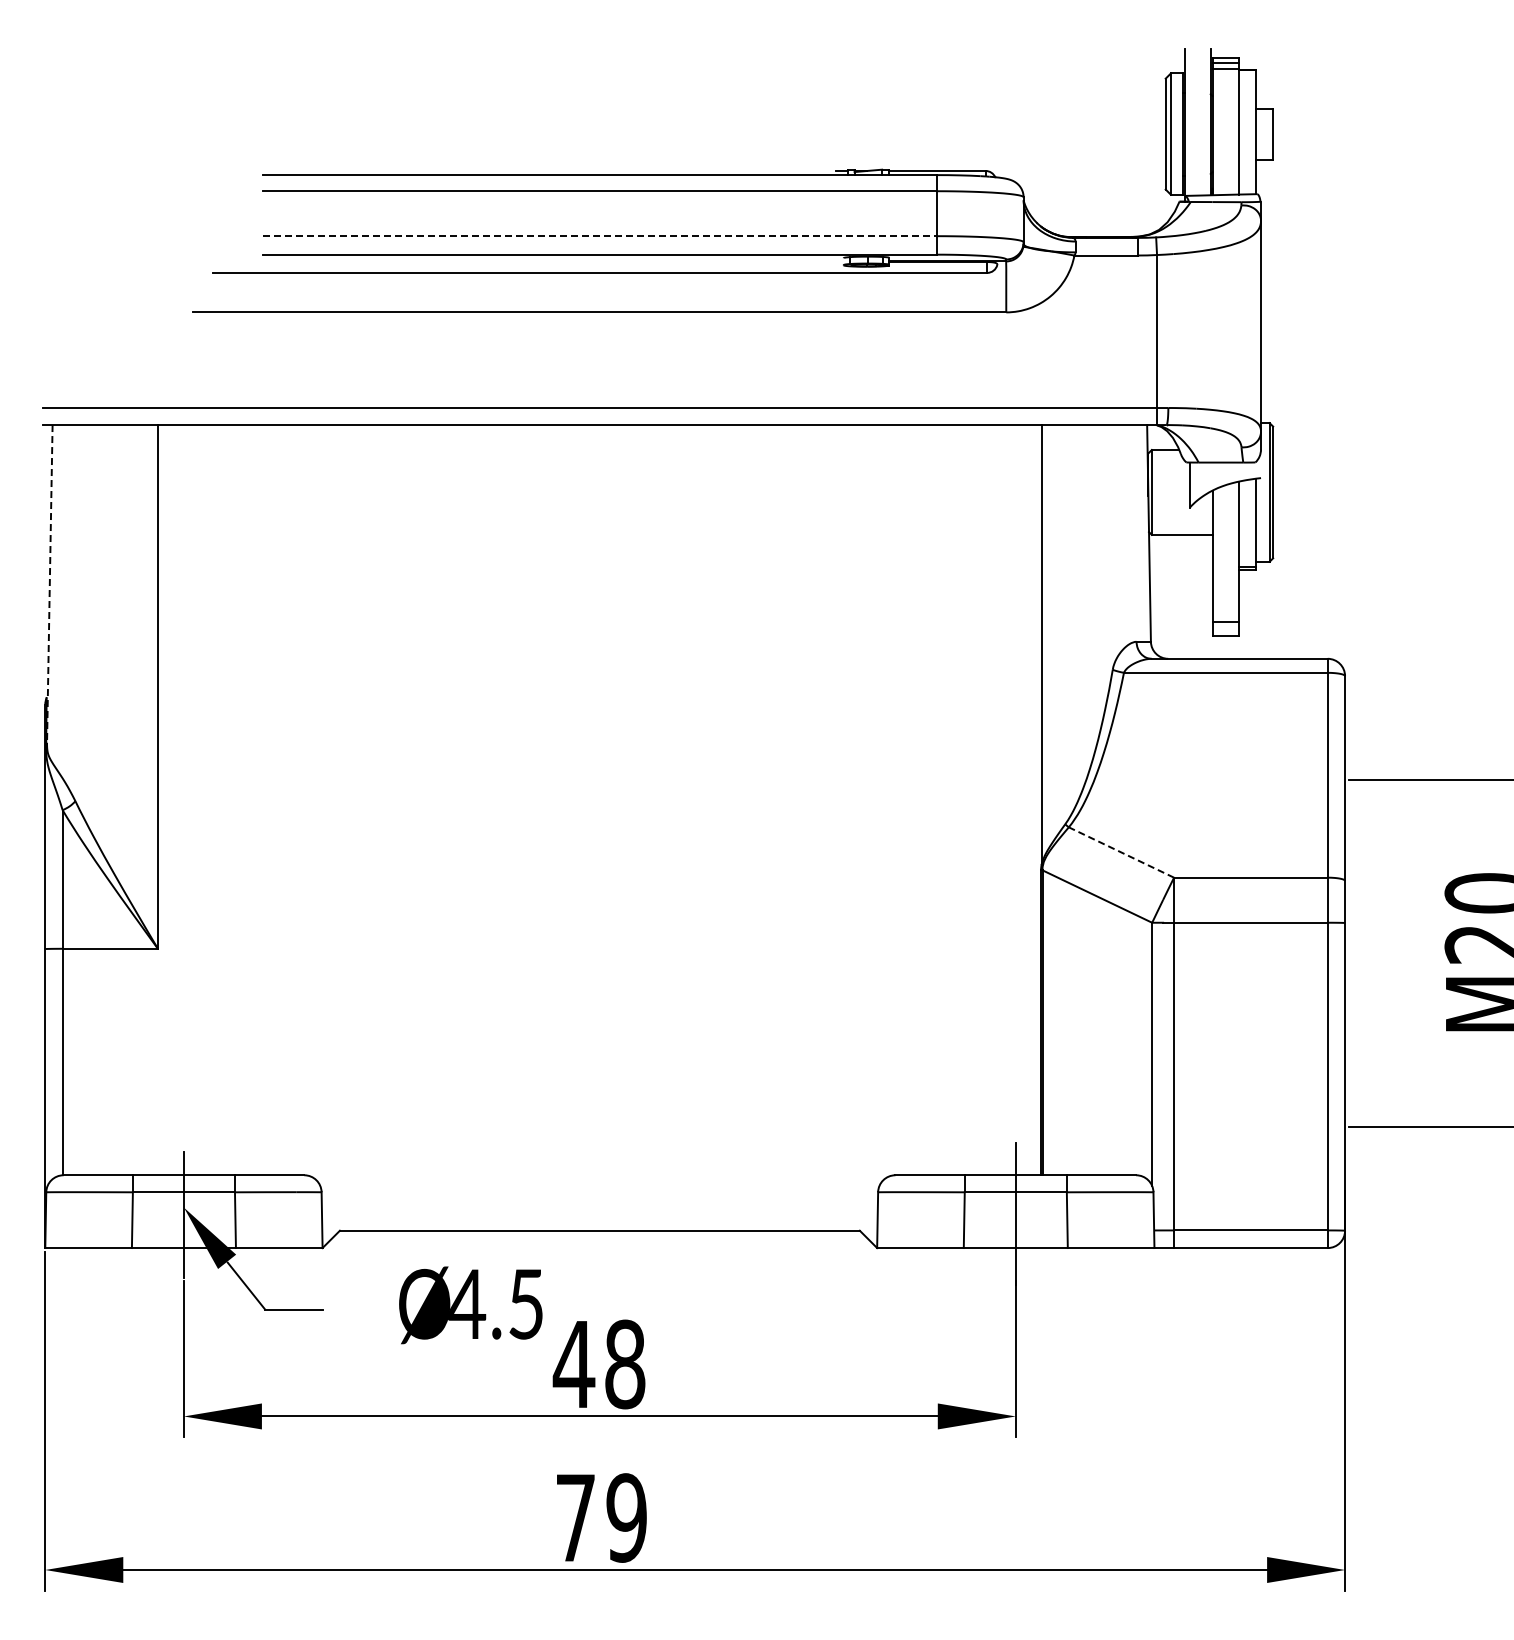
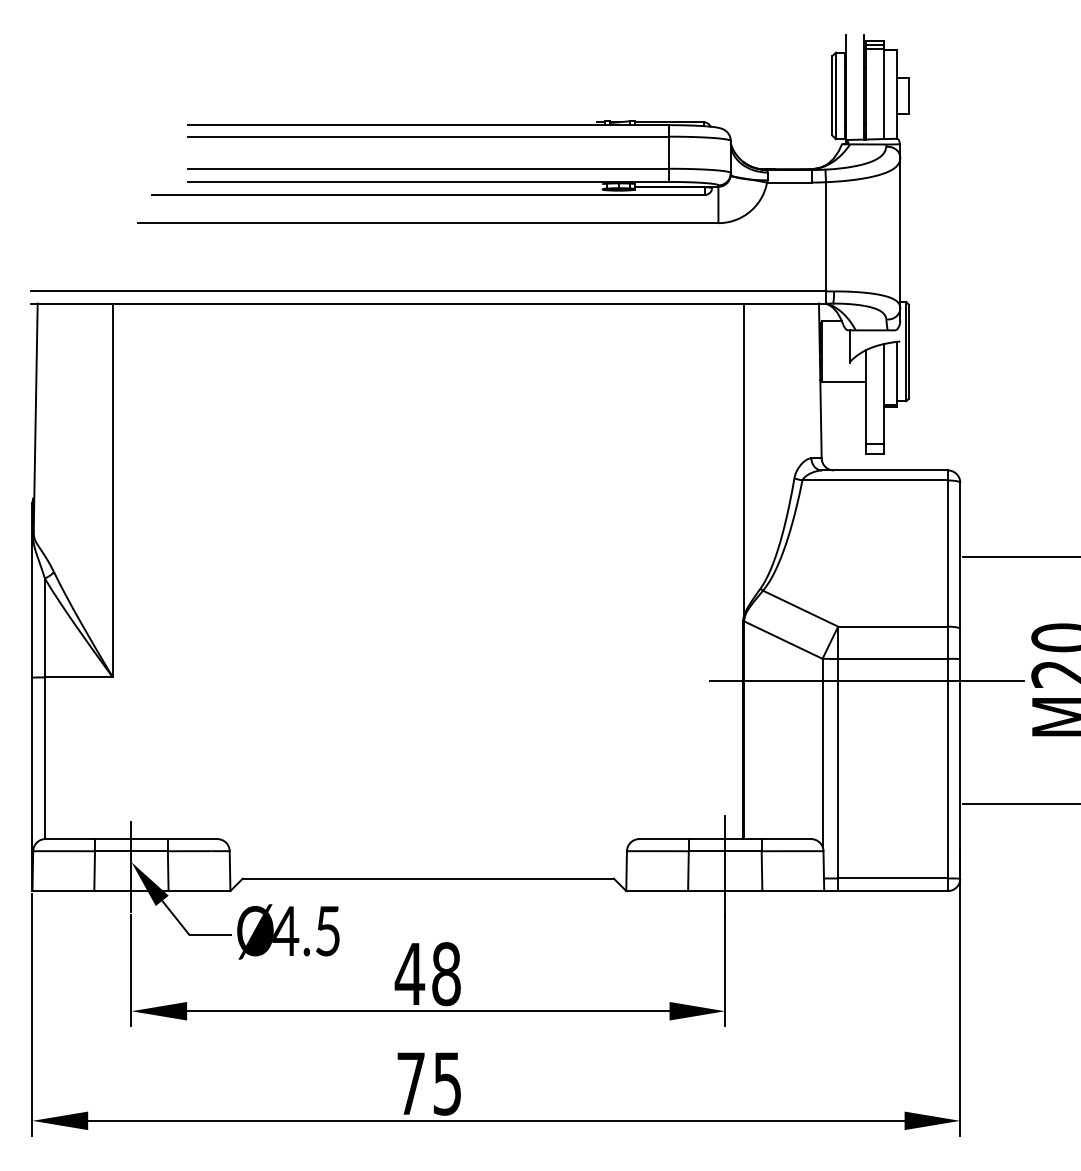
line: (600, 236) -> (428, 168), dashed -> solid
line: (49, 583) -> (35, 416), dashed -> solid
line: (1121, 852) -> (800, 608), dashed -> solid
line: (1214, 953) -> (867, 680), added
text: (470, 1305) -> (288, 932), moved
text: (626, 1517) -> (447, 1083), 79 -> 75

